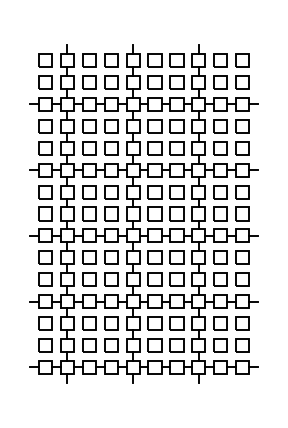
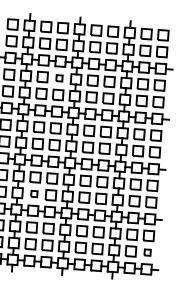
part: (111, 126) -> (59, 78), size x0.6
part: (89, 279) -> (34, 193), size x0.6
part: (242, 345) -> (147, 252), size x0.6

